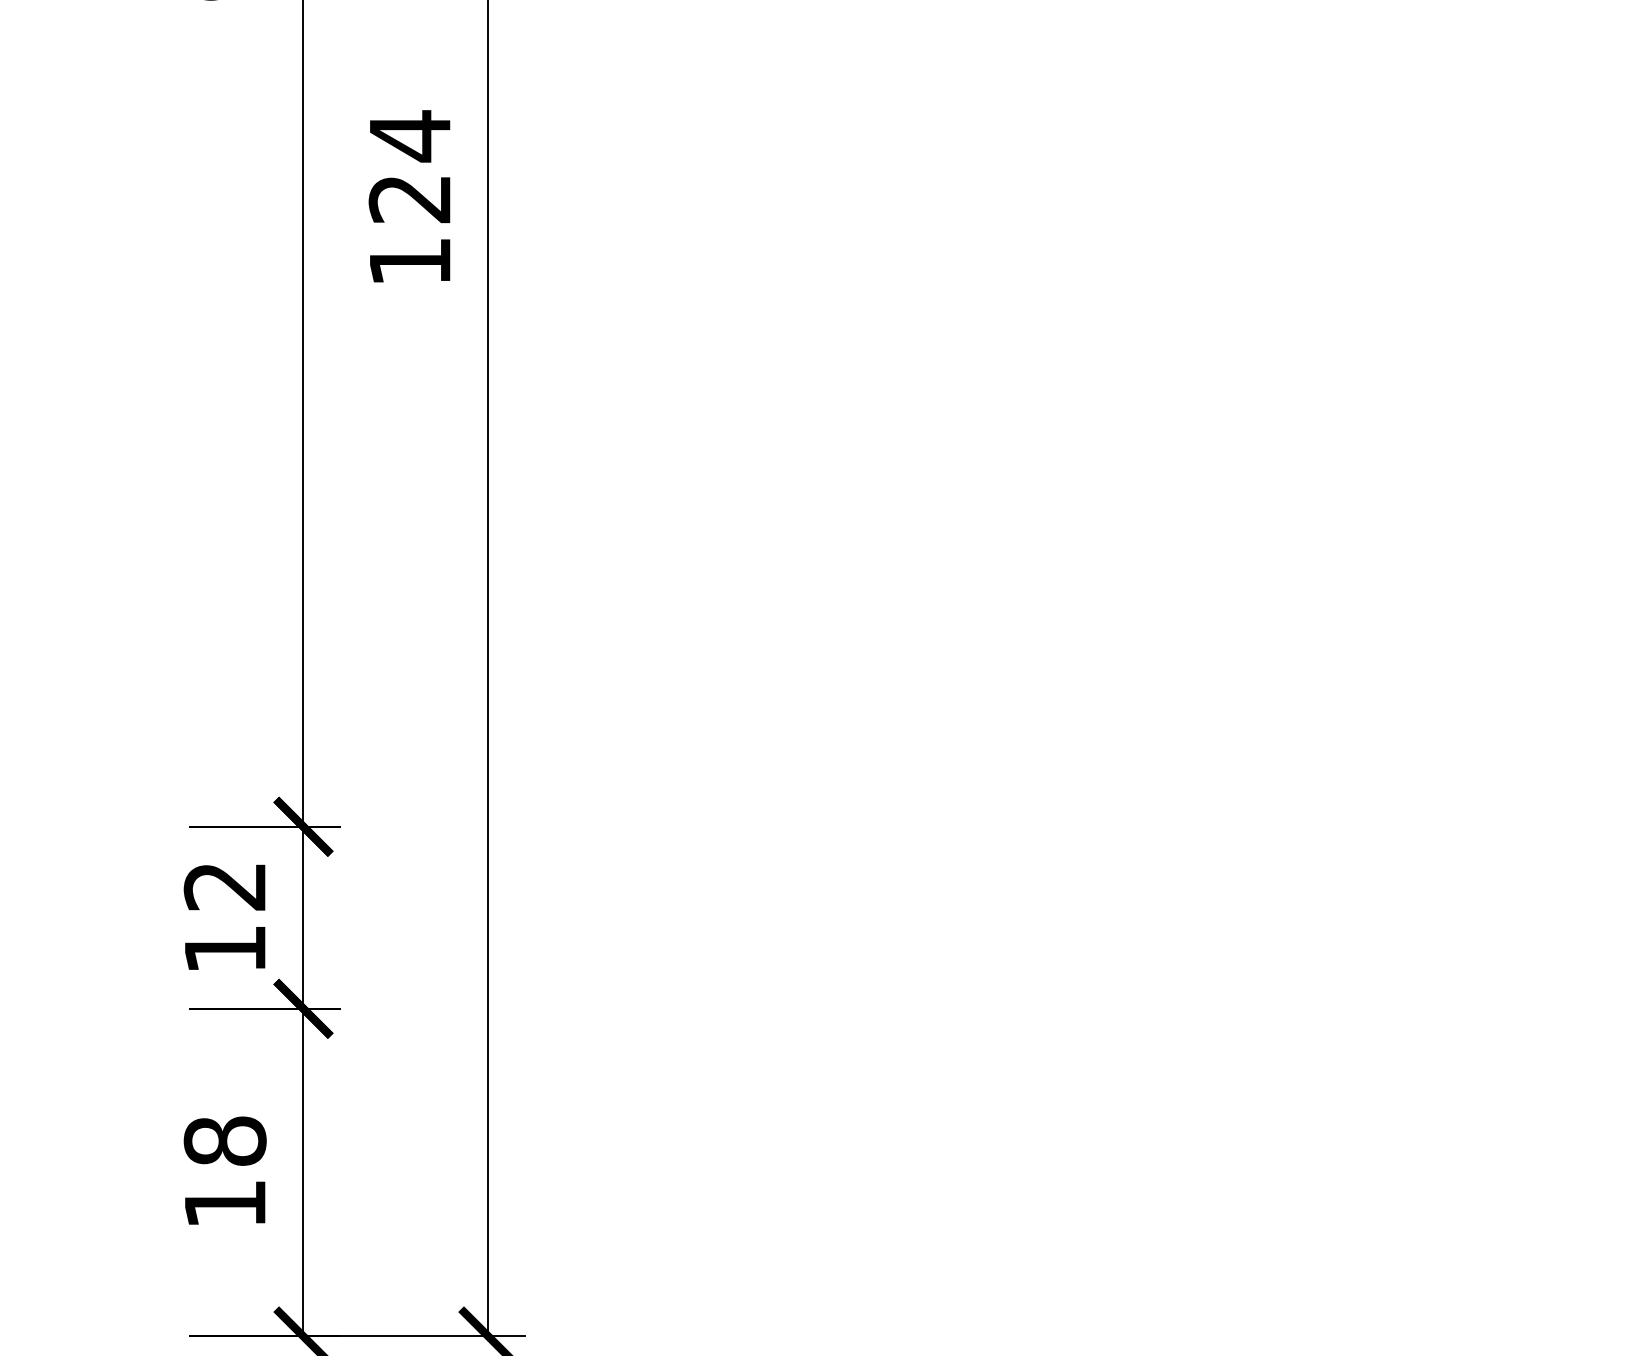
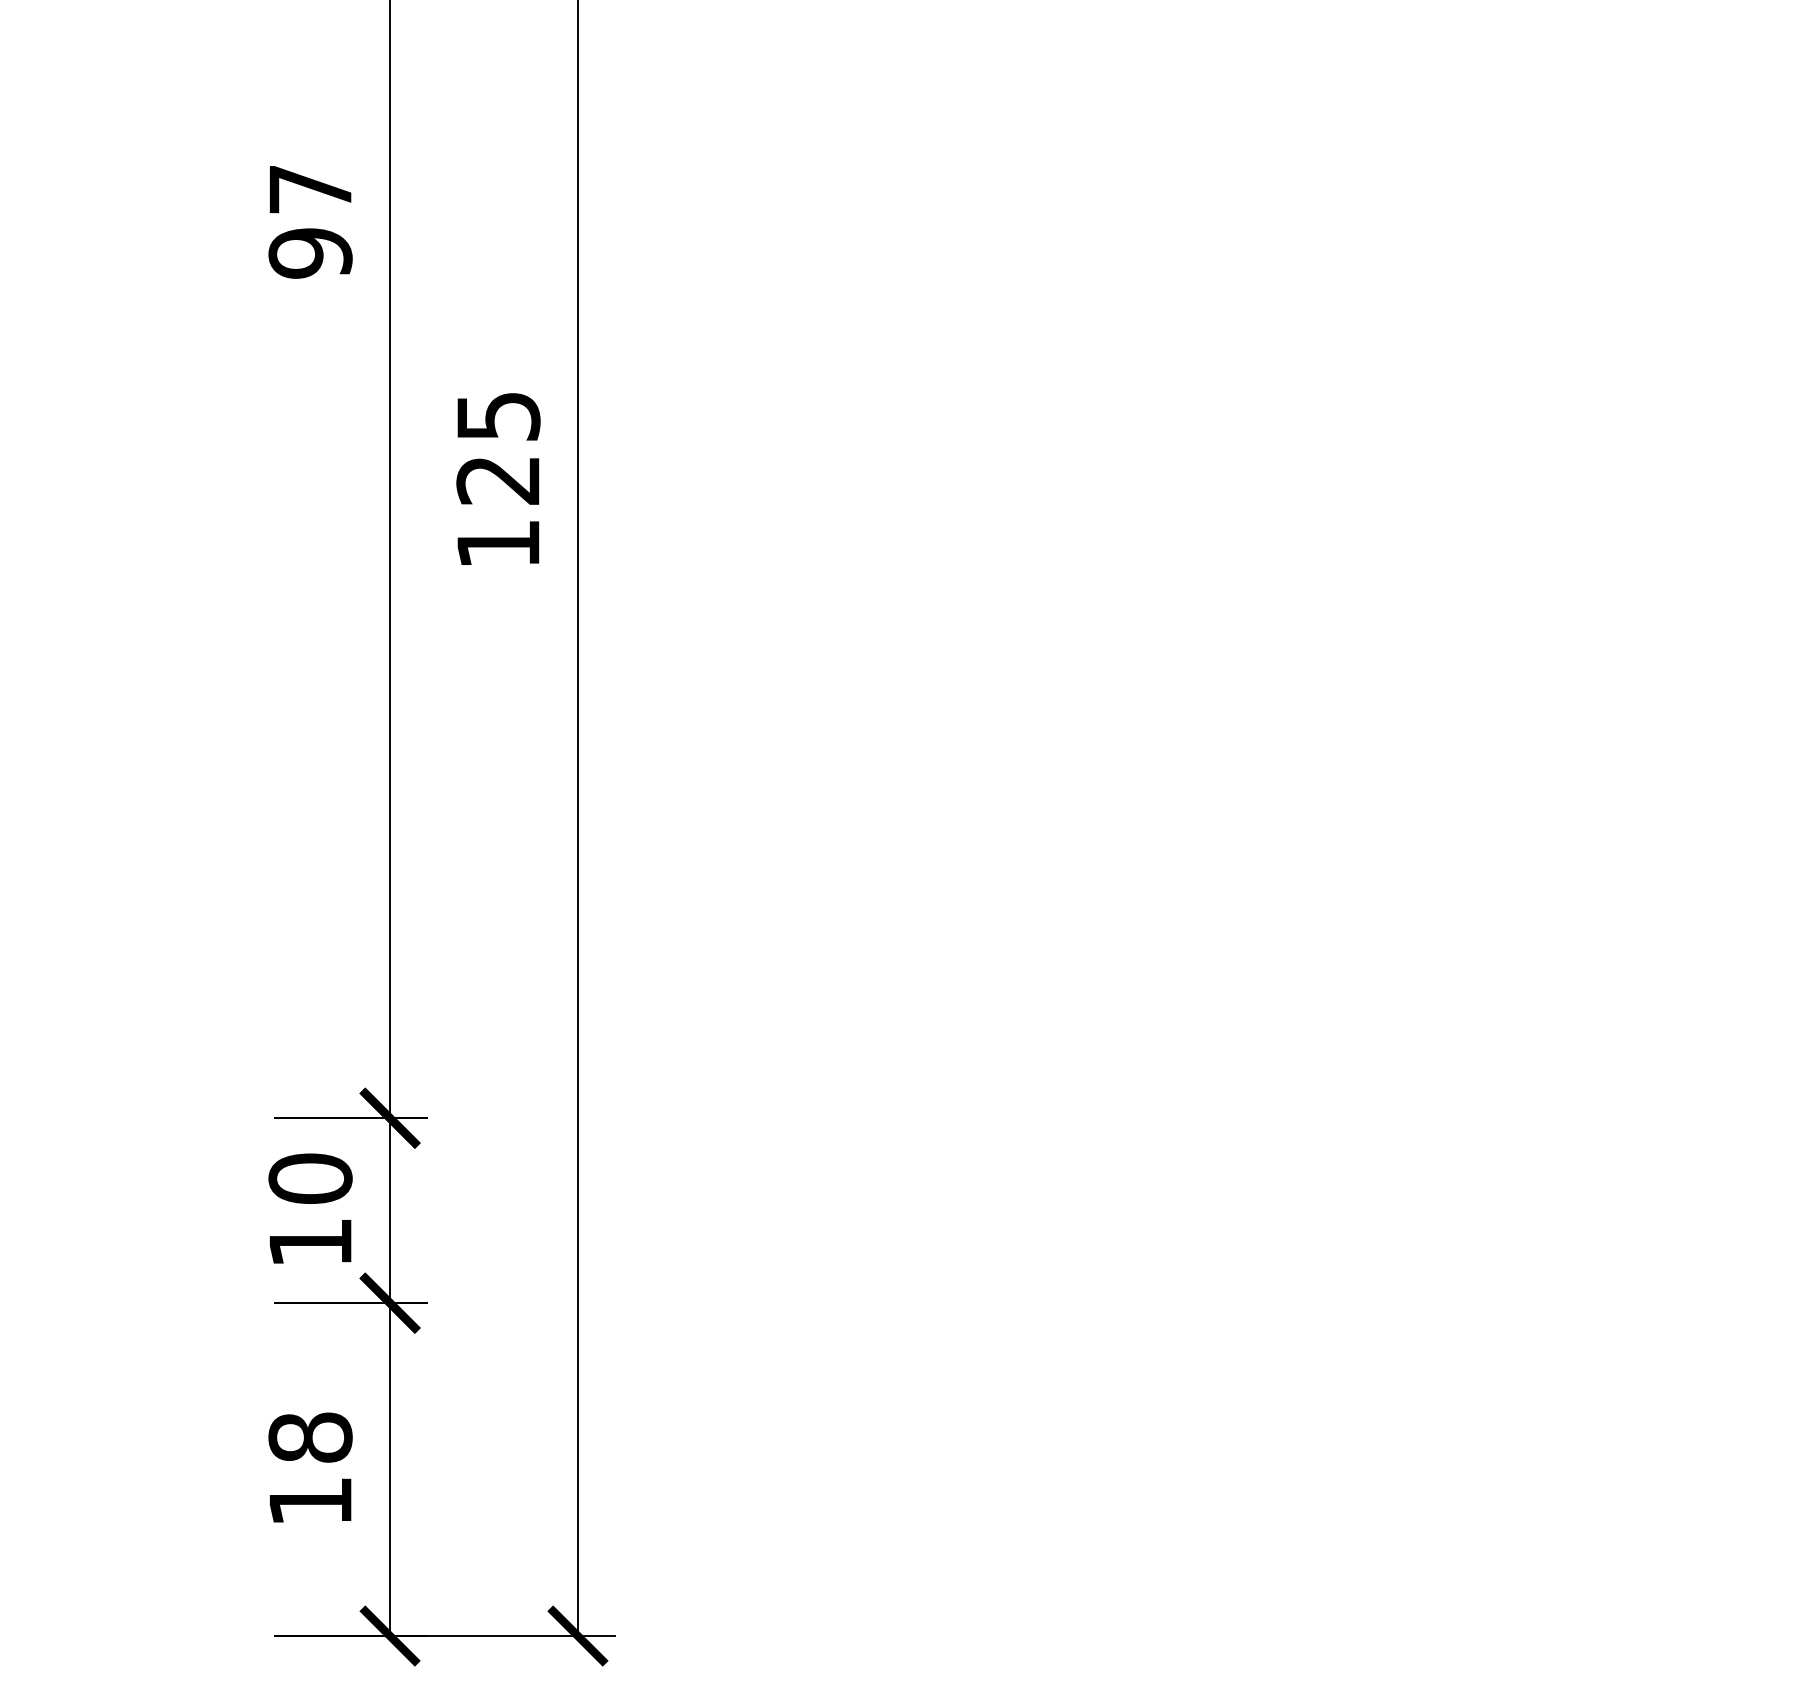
text: (410, 136) -> (498, 416), 124 -> 125
text: (225, 886) -> (310, 1178), 12 -> 10

